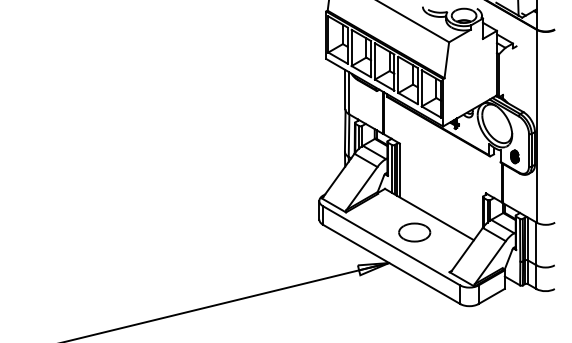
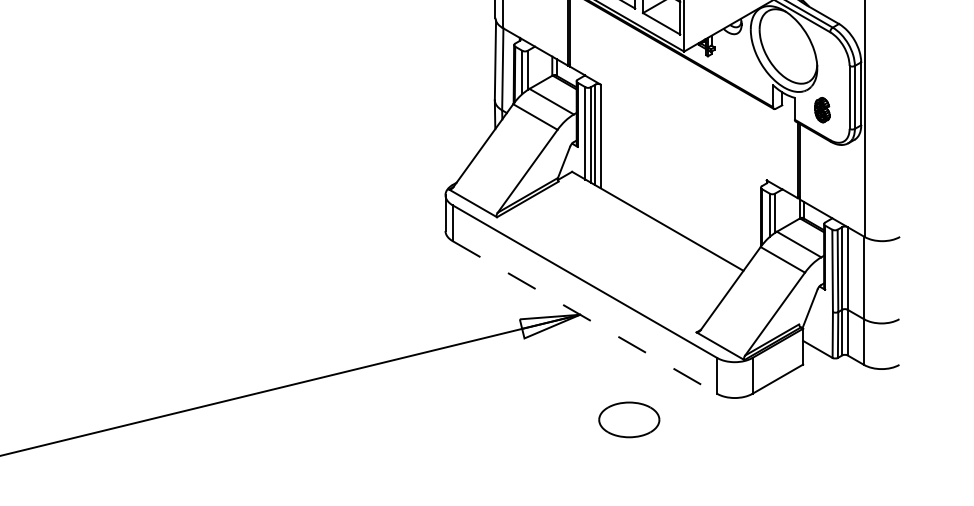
part: (414, 232) -> (628, 419), moved
line: (392, 264) -> (586, 317), solid -> dashed

